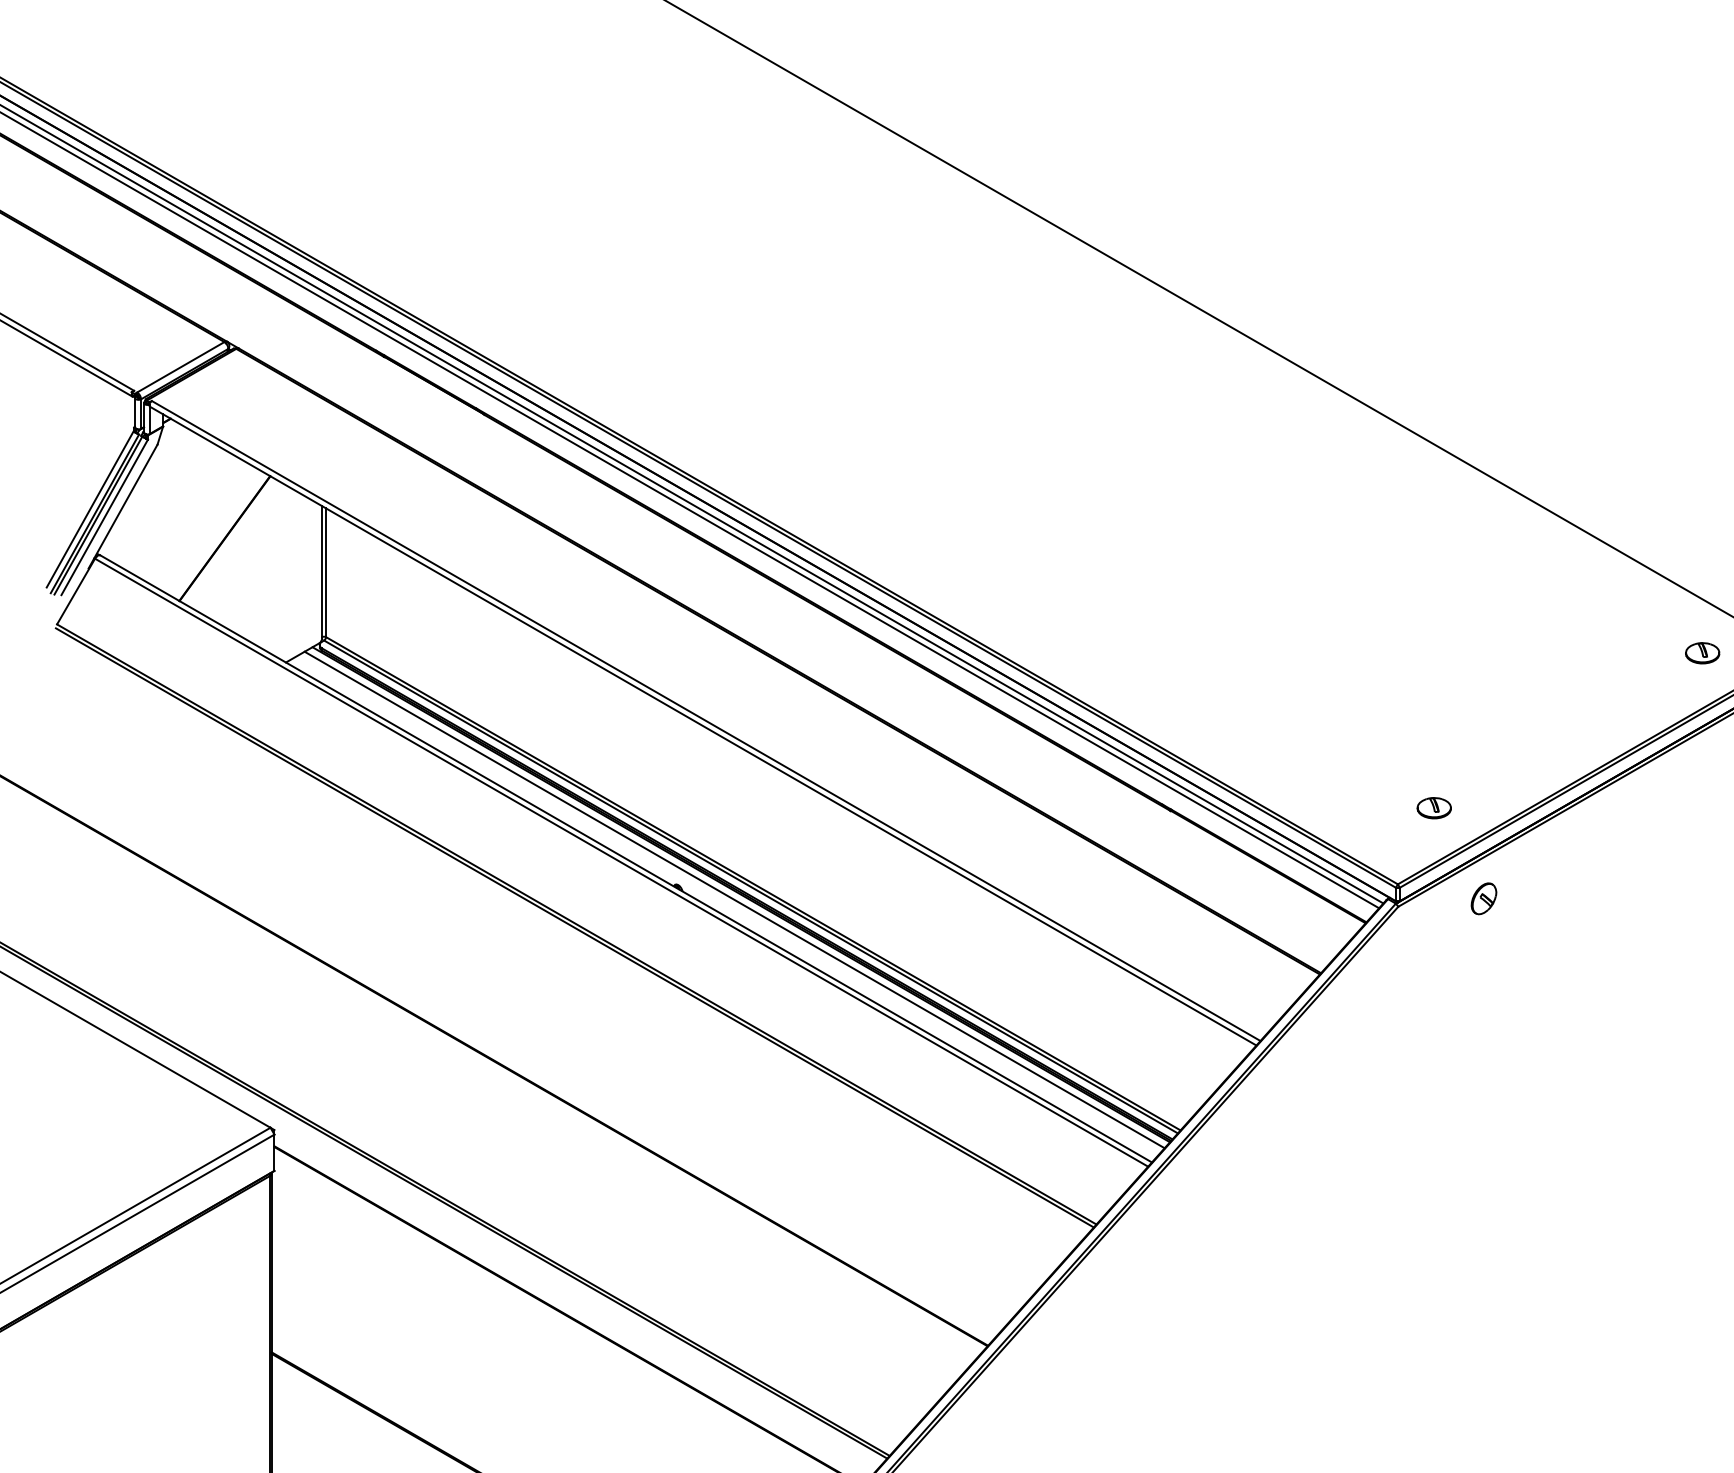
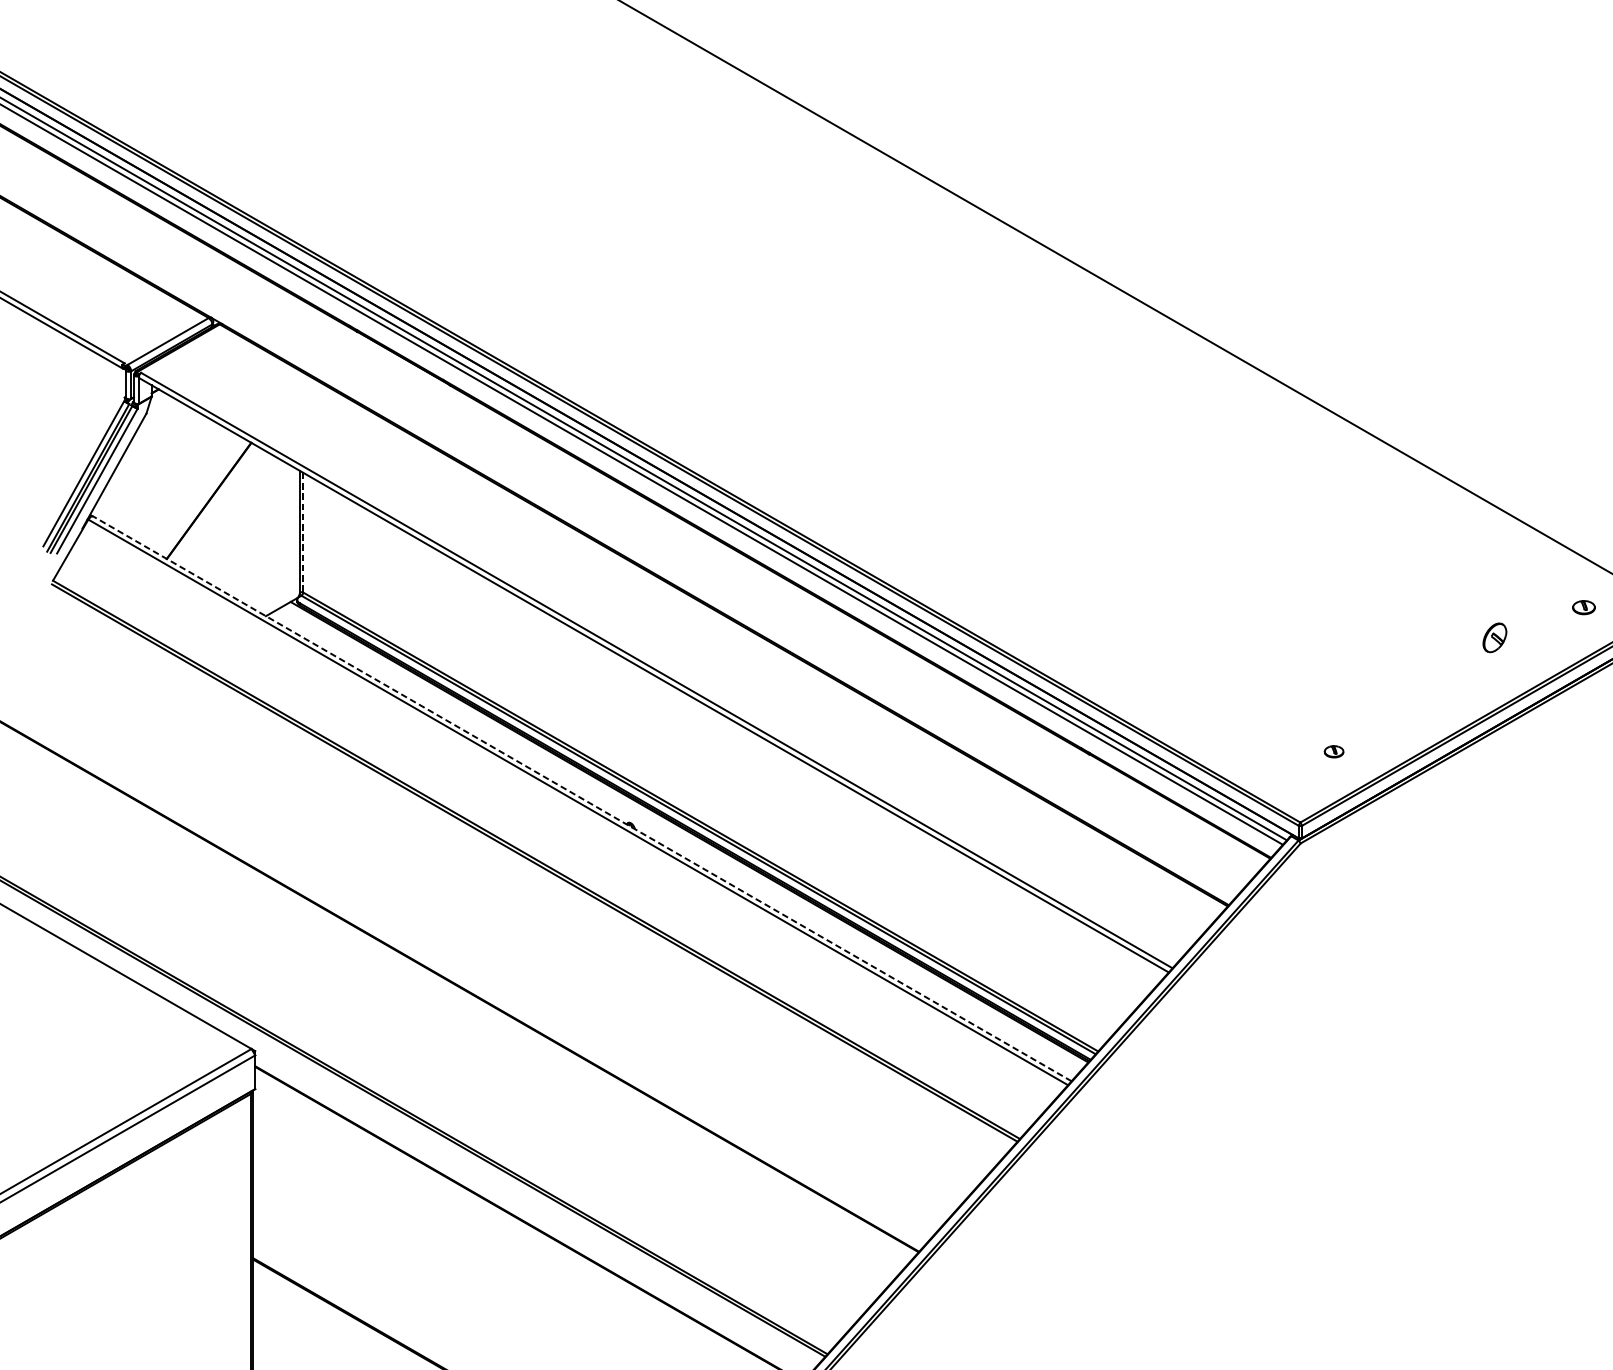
line: (326, 573) -> (303, 533), solid -> dashed
part: (1702, 653) -> (1583, 607), size x0.7
part: (1433, 808) -> (1333, 751), size x0.6
line: (626, 858) -> (582, 798), solid -> dashed
part: (1483, 898) -> (1494, 637), moved
line: (734, 899) -> (683, 836), removed

